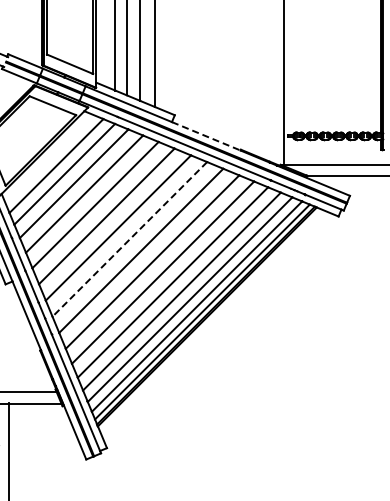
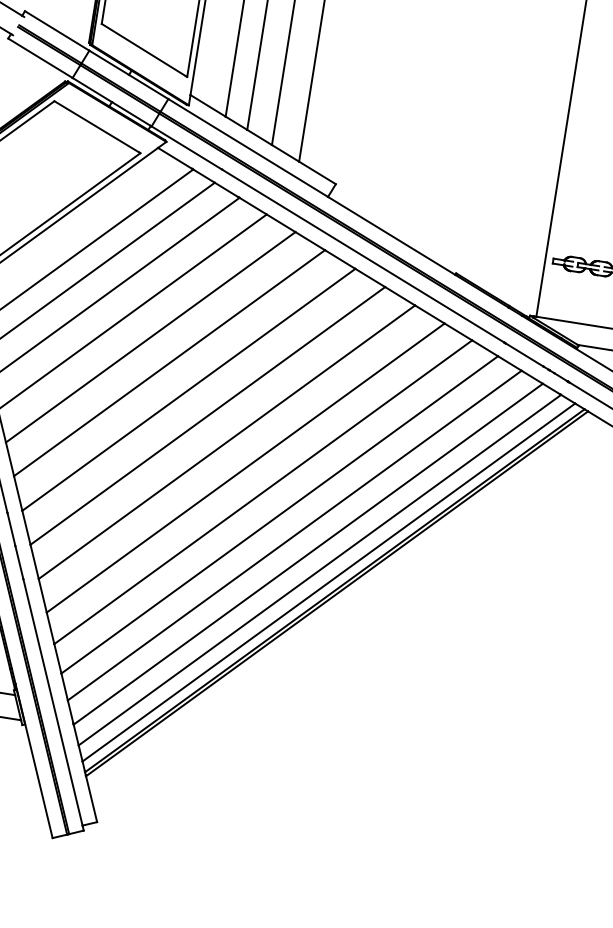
line: (206, 136) -> (391, 236), dashed -> solid
line: (129, 239) -> (207, 416), dashed -> solid

